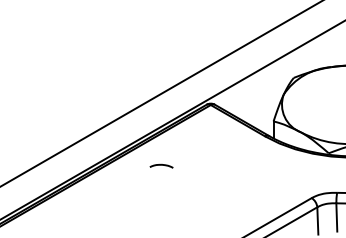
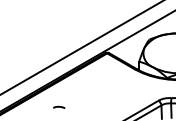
curve: (162, 164) -> (59, 106), moved

